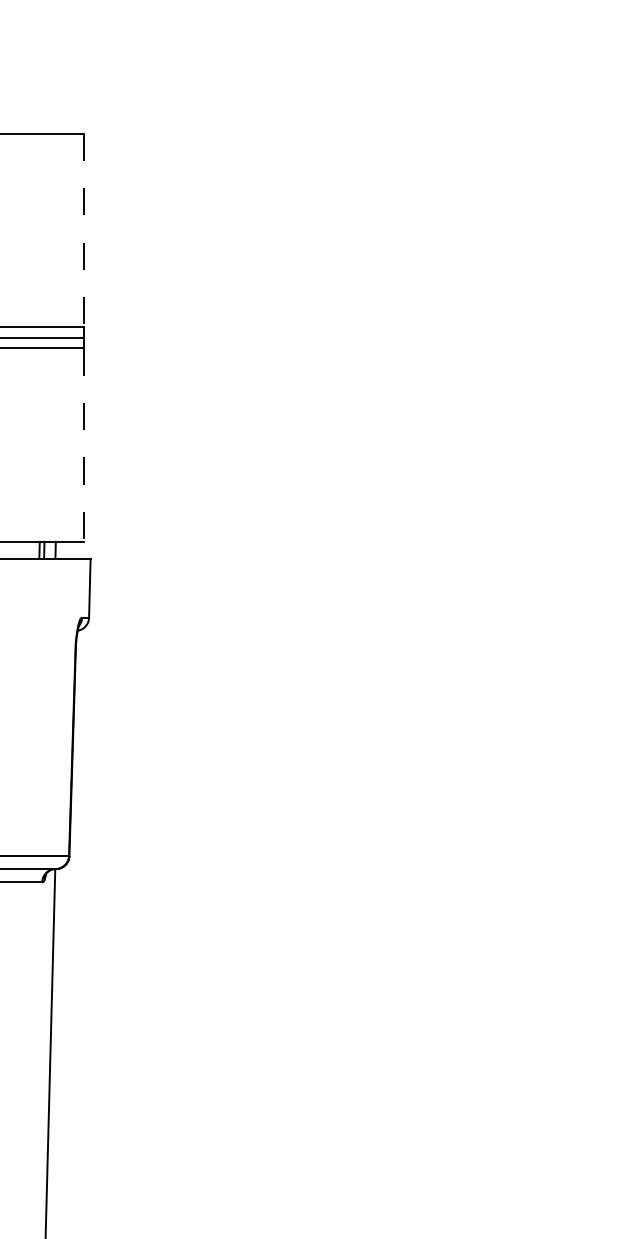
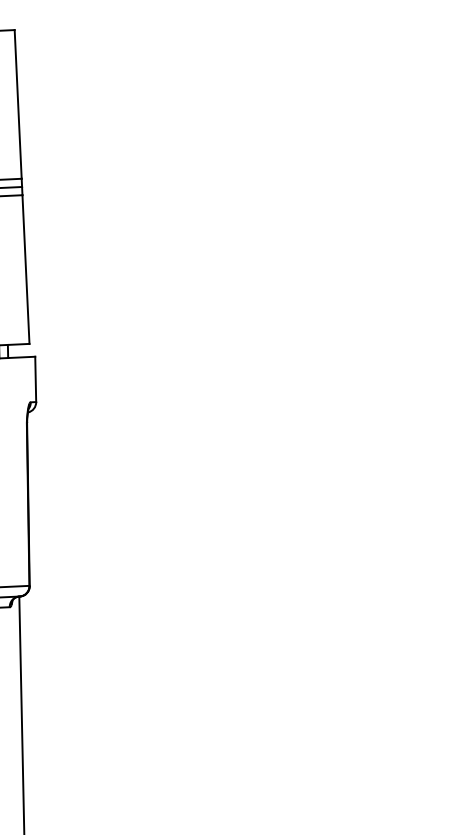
line: (83, 230) -> (17, 104), dashed -> solid
line: (83, 445) -> (25, 269), dashed -> solid

